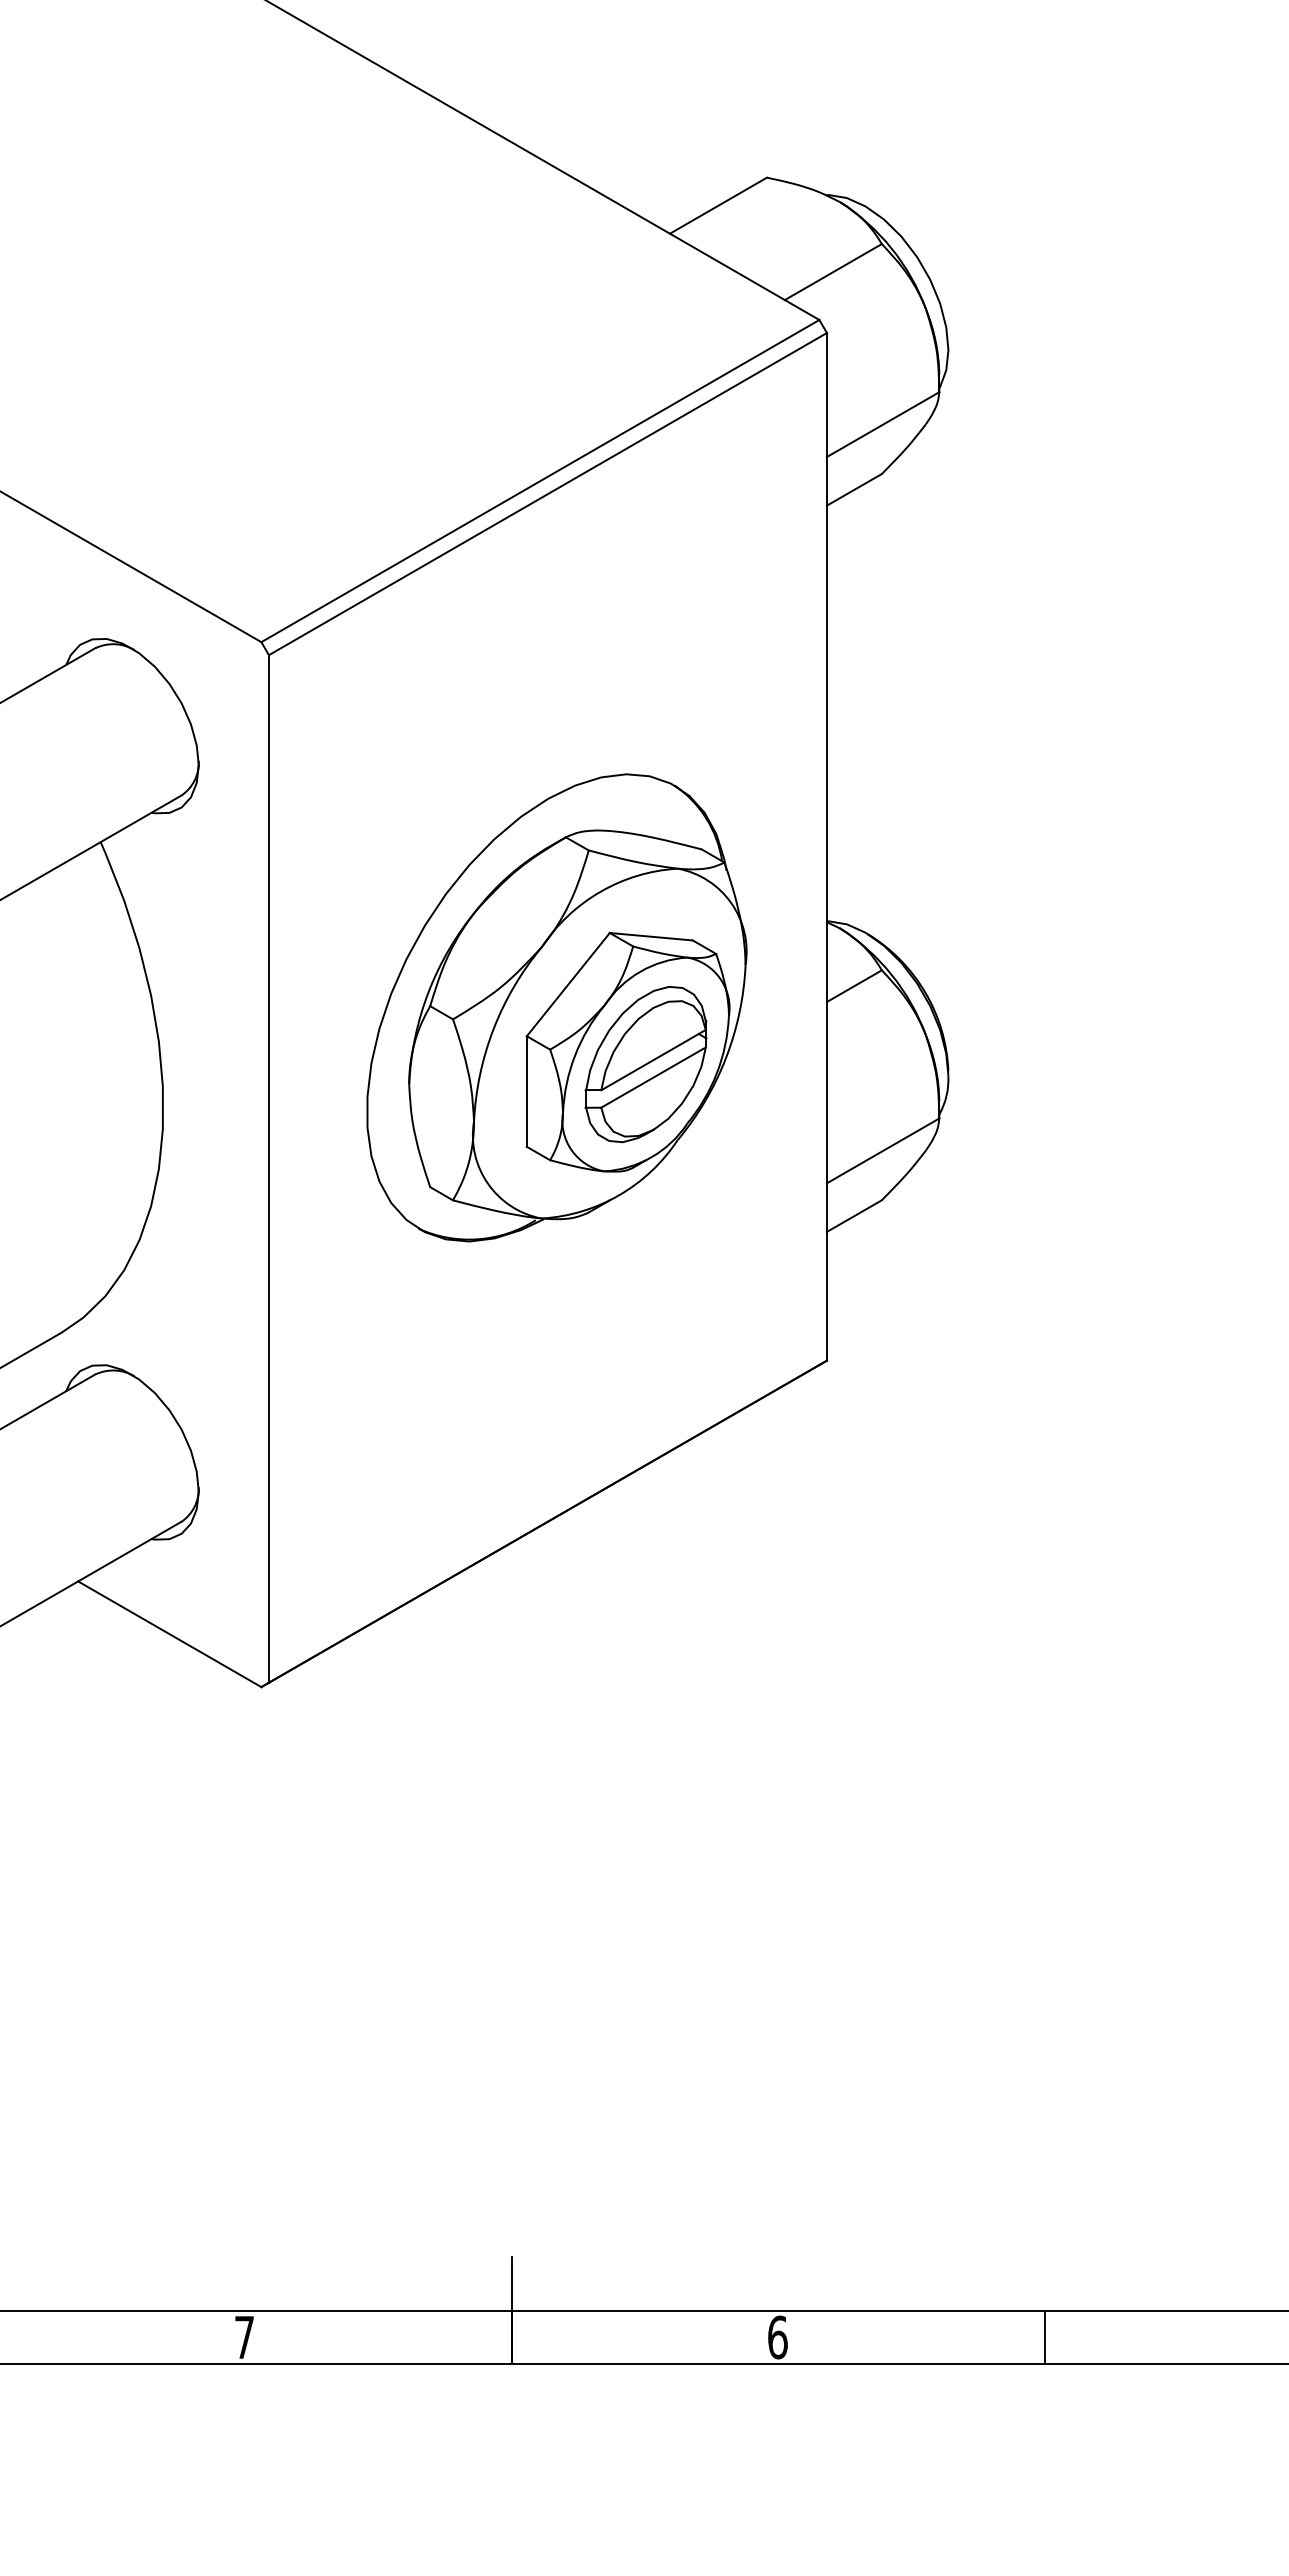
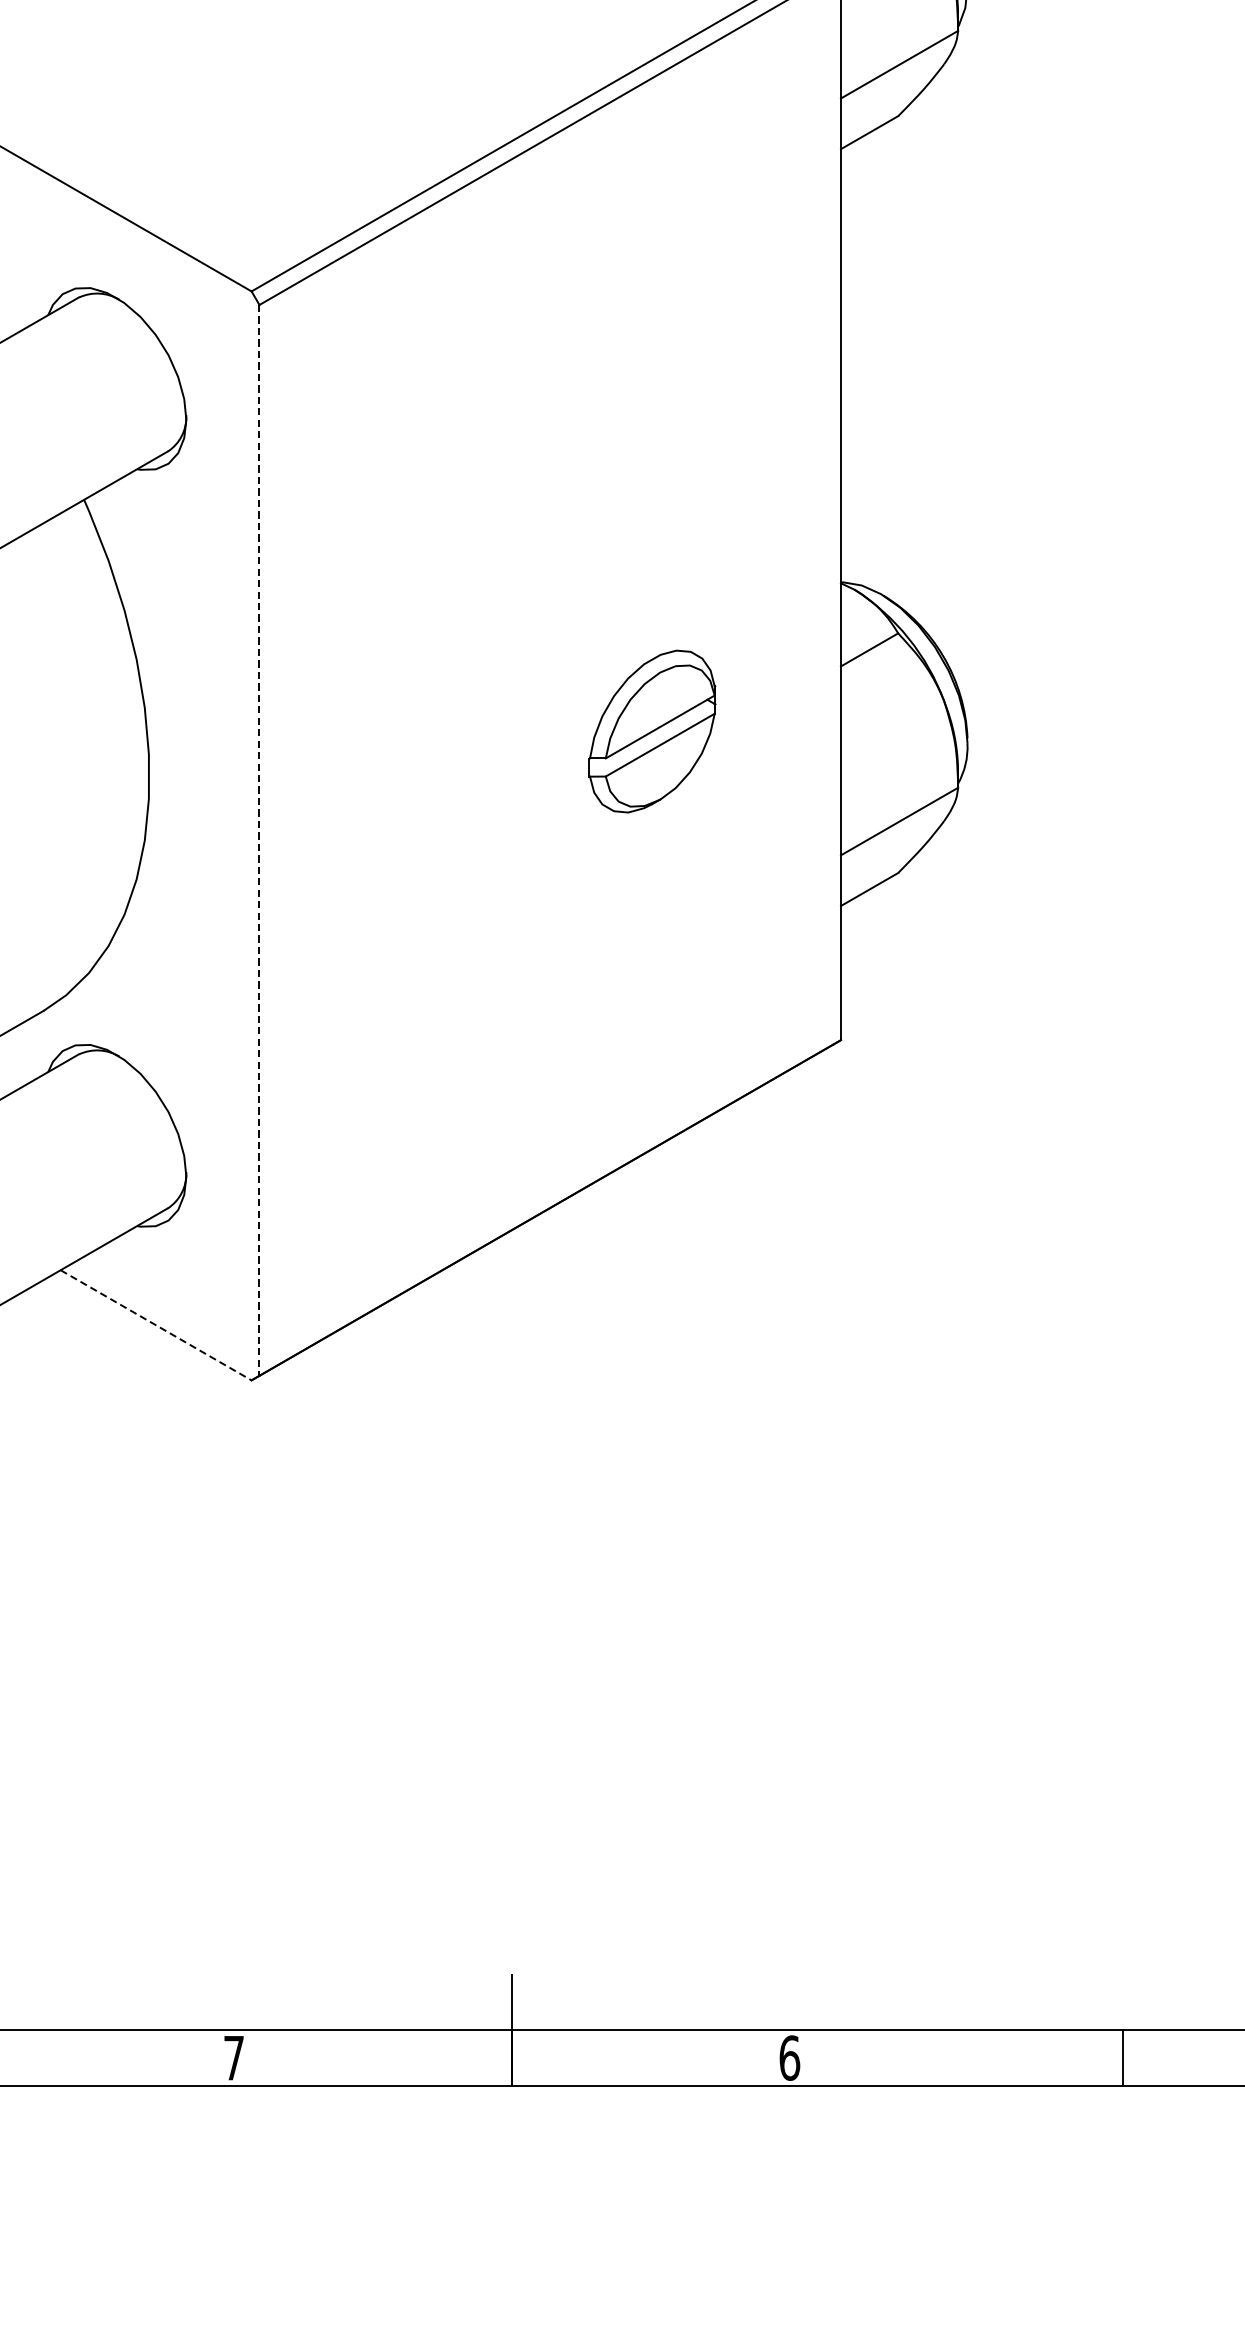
part: (556, 1007) -> (559, 672), removed
line: (268, 1168) -> (259, 839), solid -> dashed
line: (169, 1634) -> (155, 1325), solid -> dashed
line: (1044, 2337) -> (1122, 2058), moved

